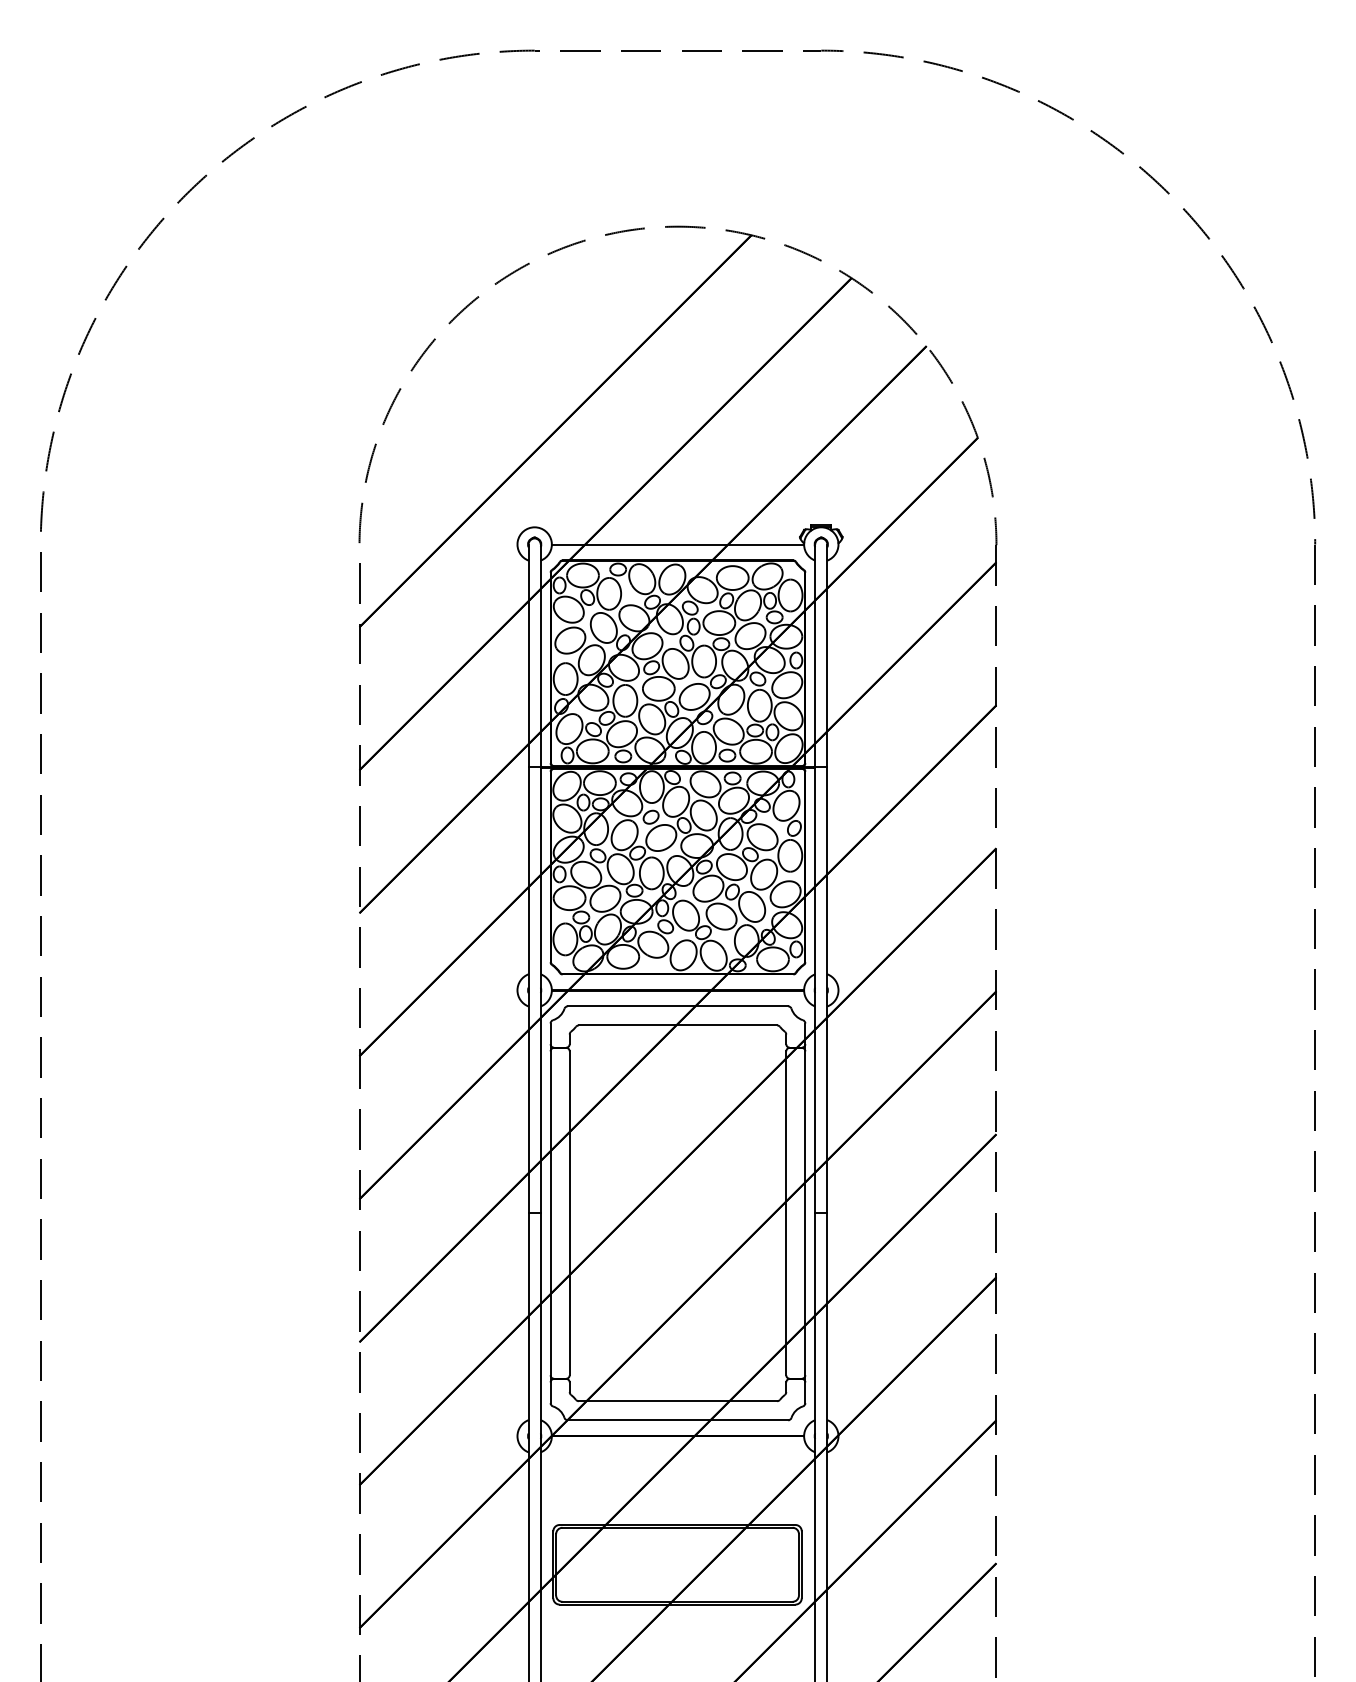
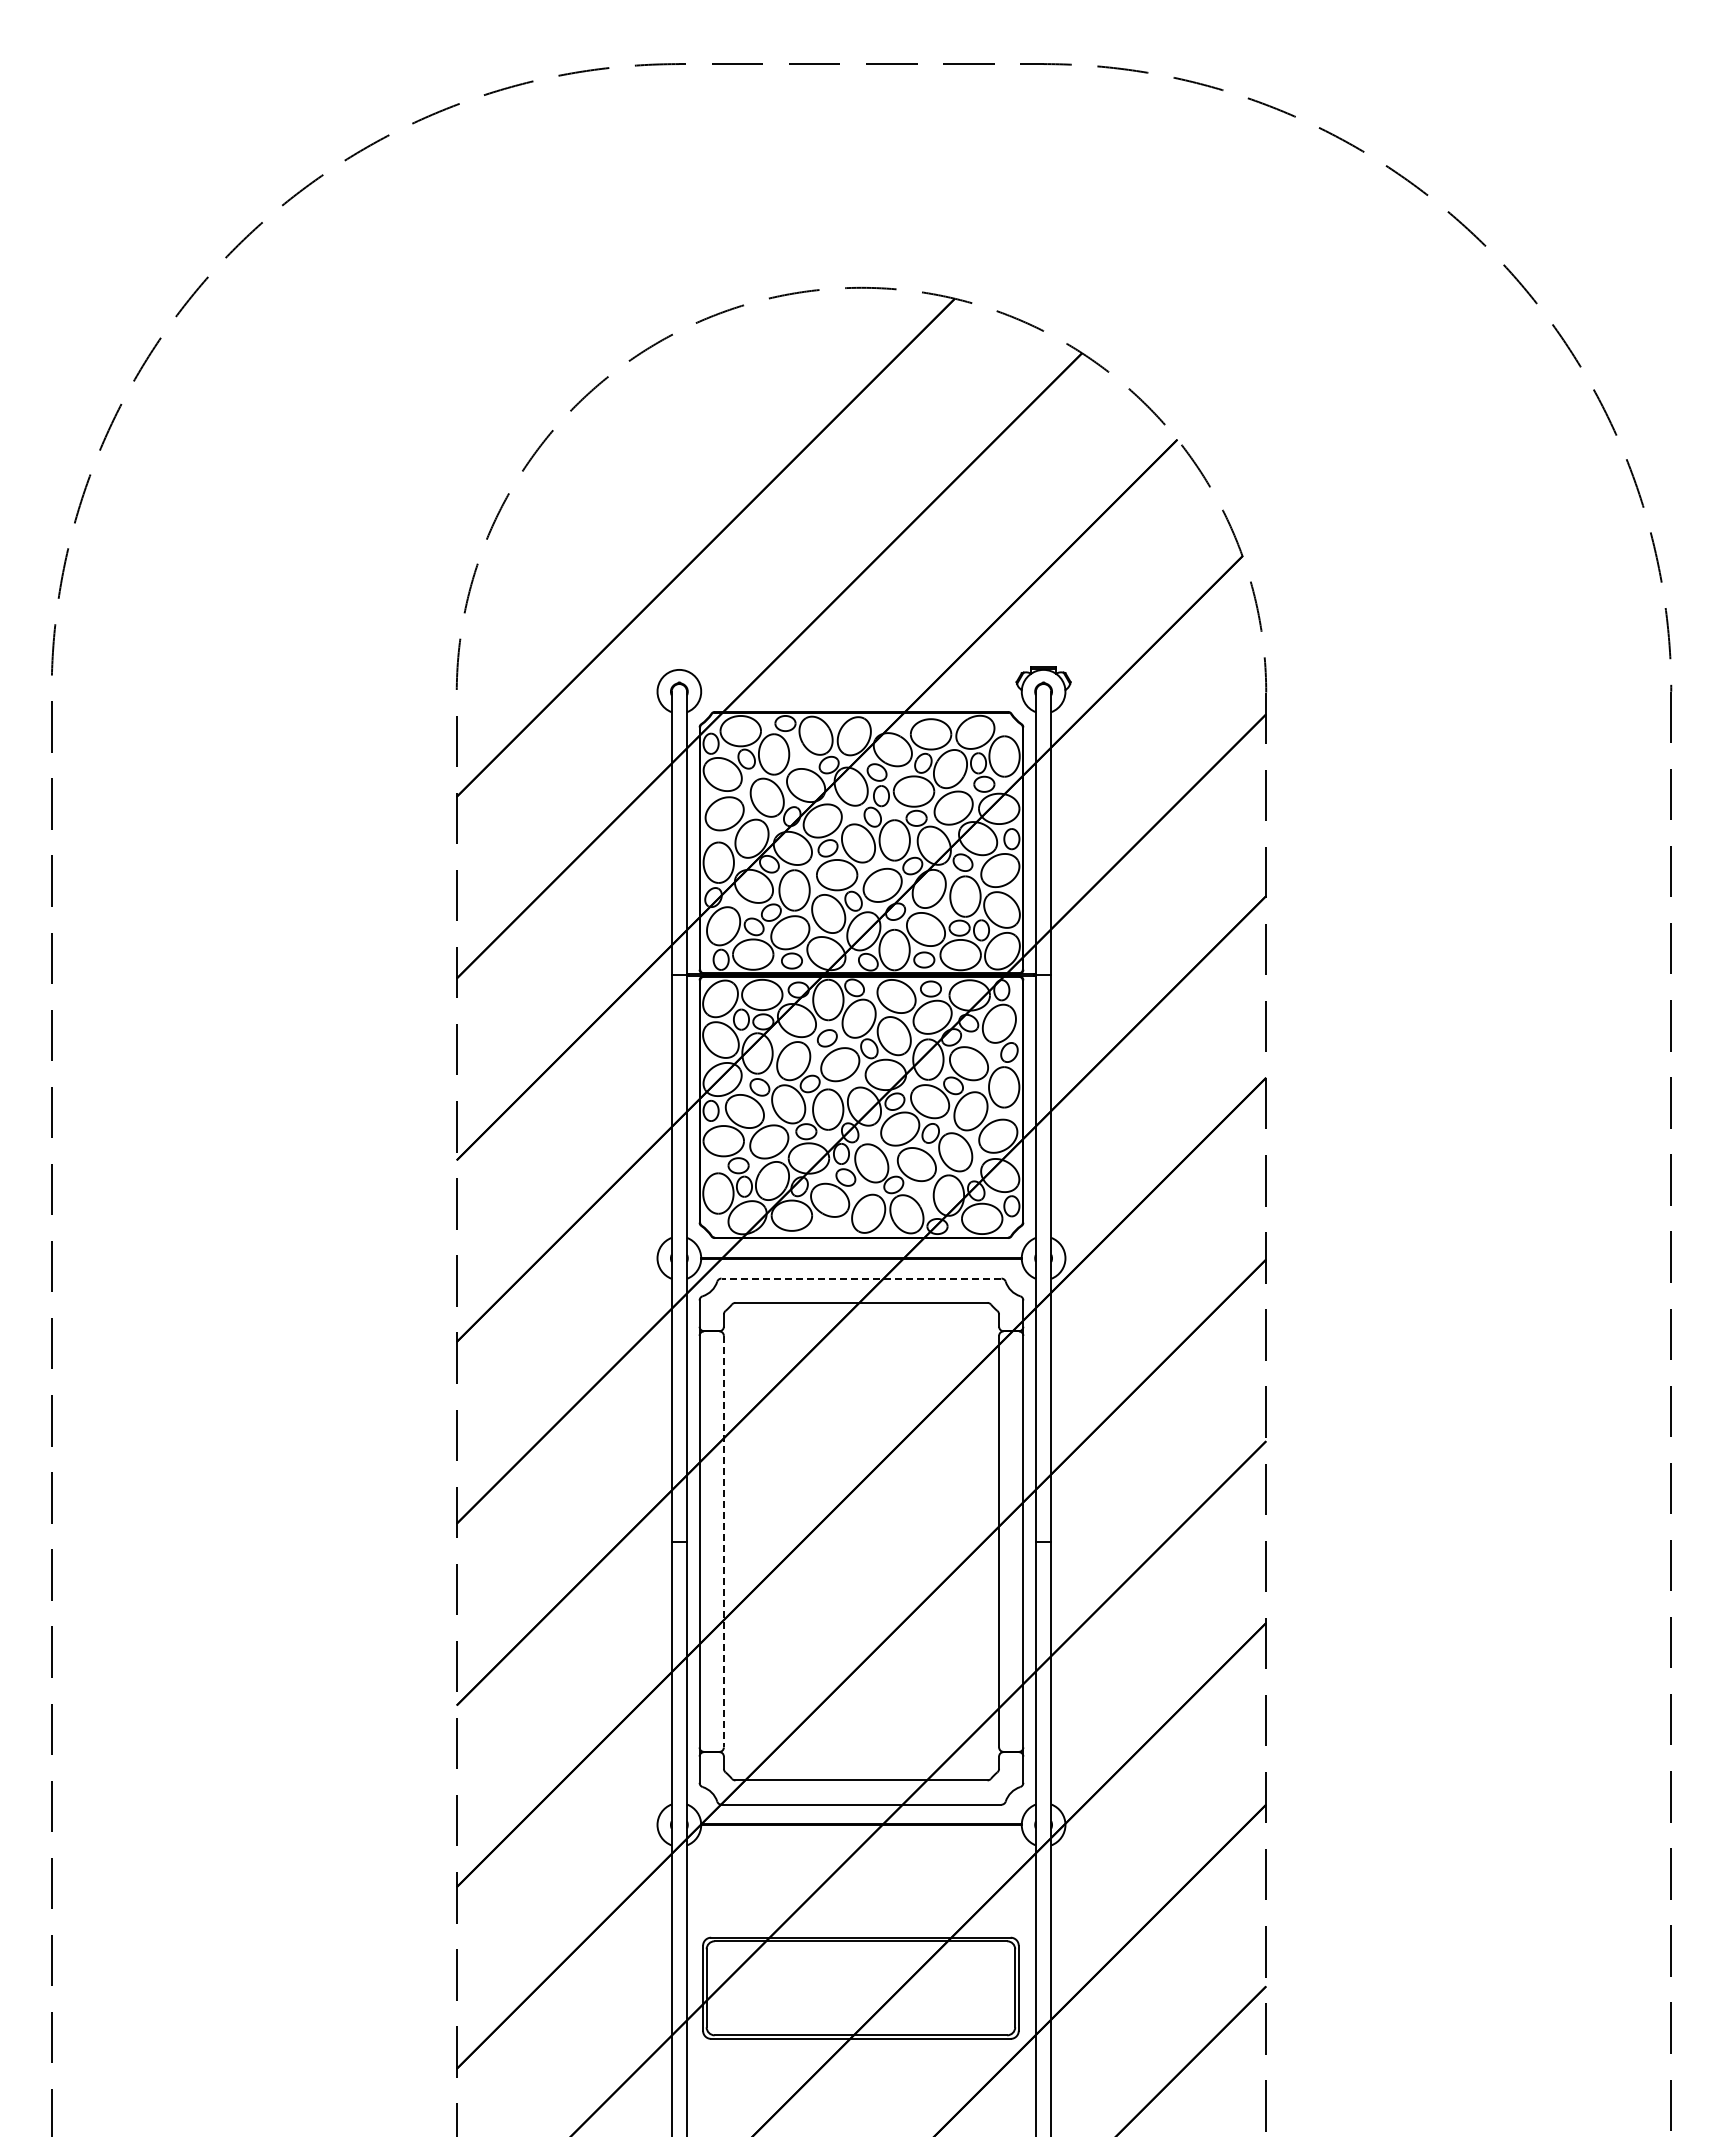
line: (678, 545) -> (861, 692), removed
line: (678, 1006) -> (861, 1278), solid -> dashed
line: (569, 1213) -> (723, 1541), solid -> dashed

